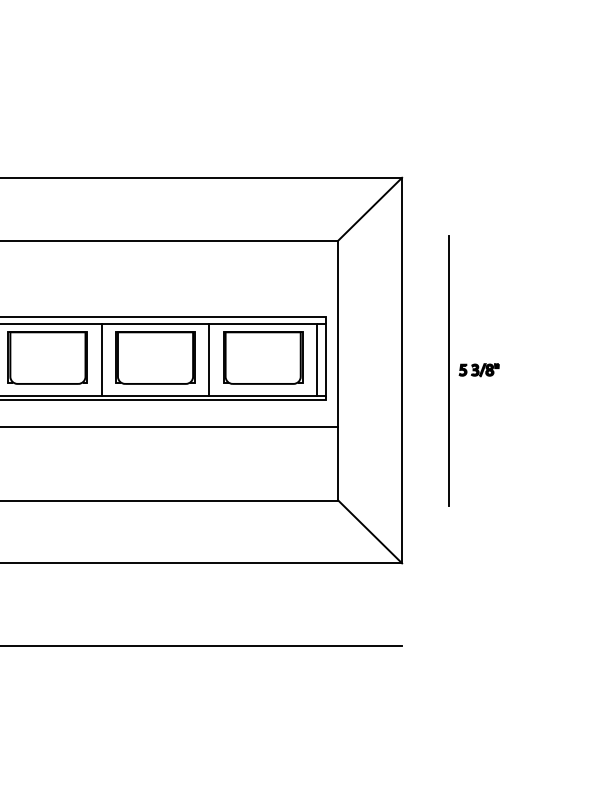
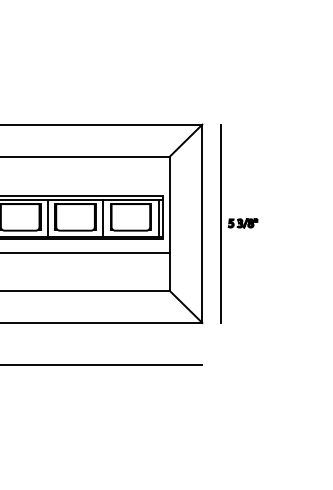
part: (474, 369) -> (239, 223), size x1.43

